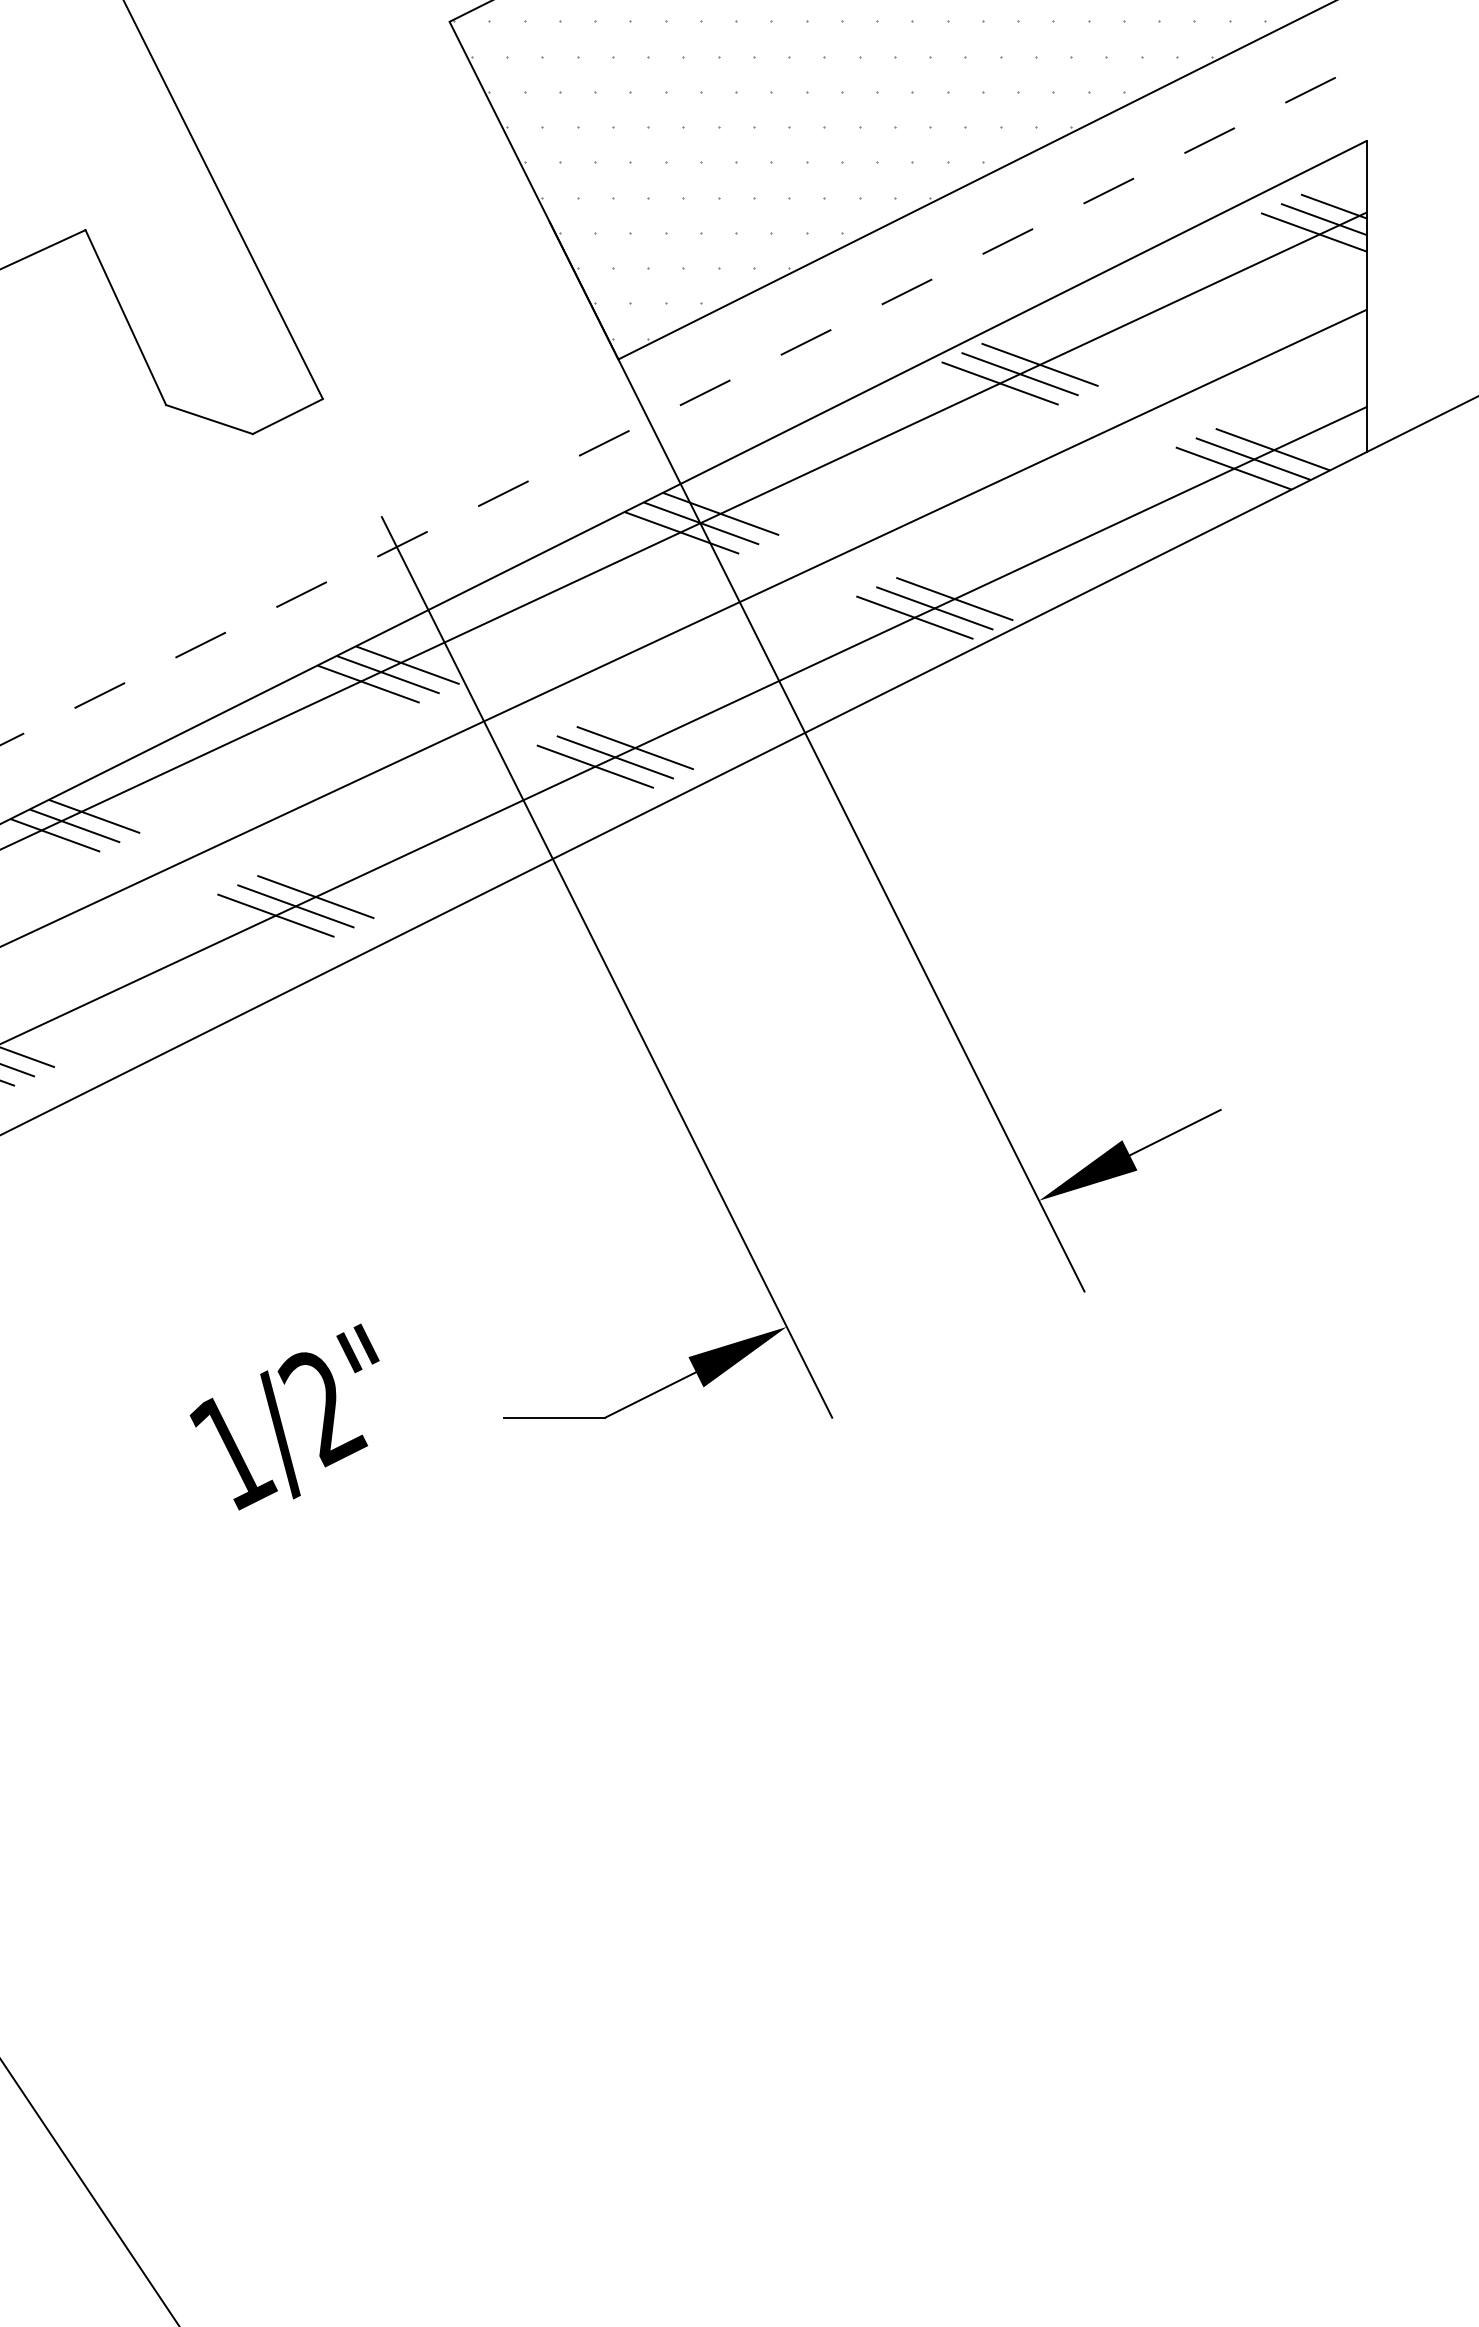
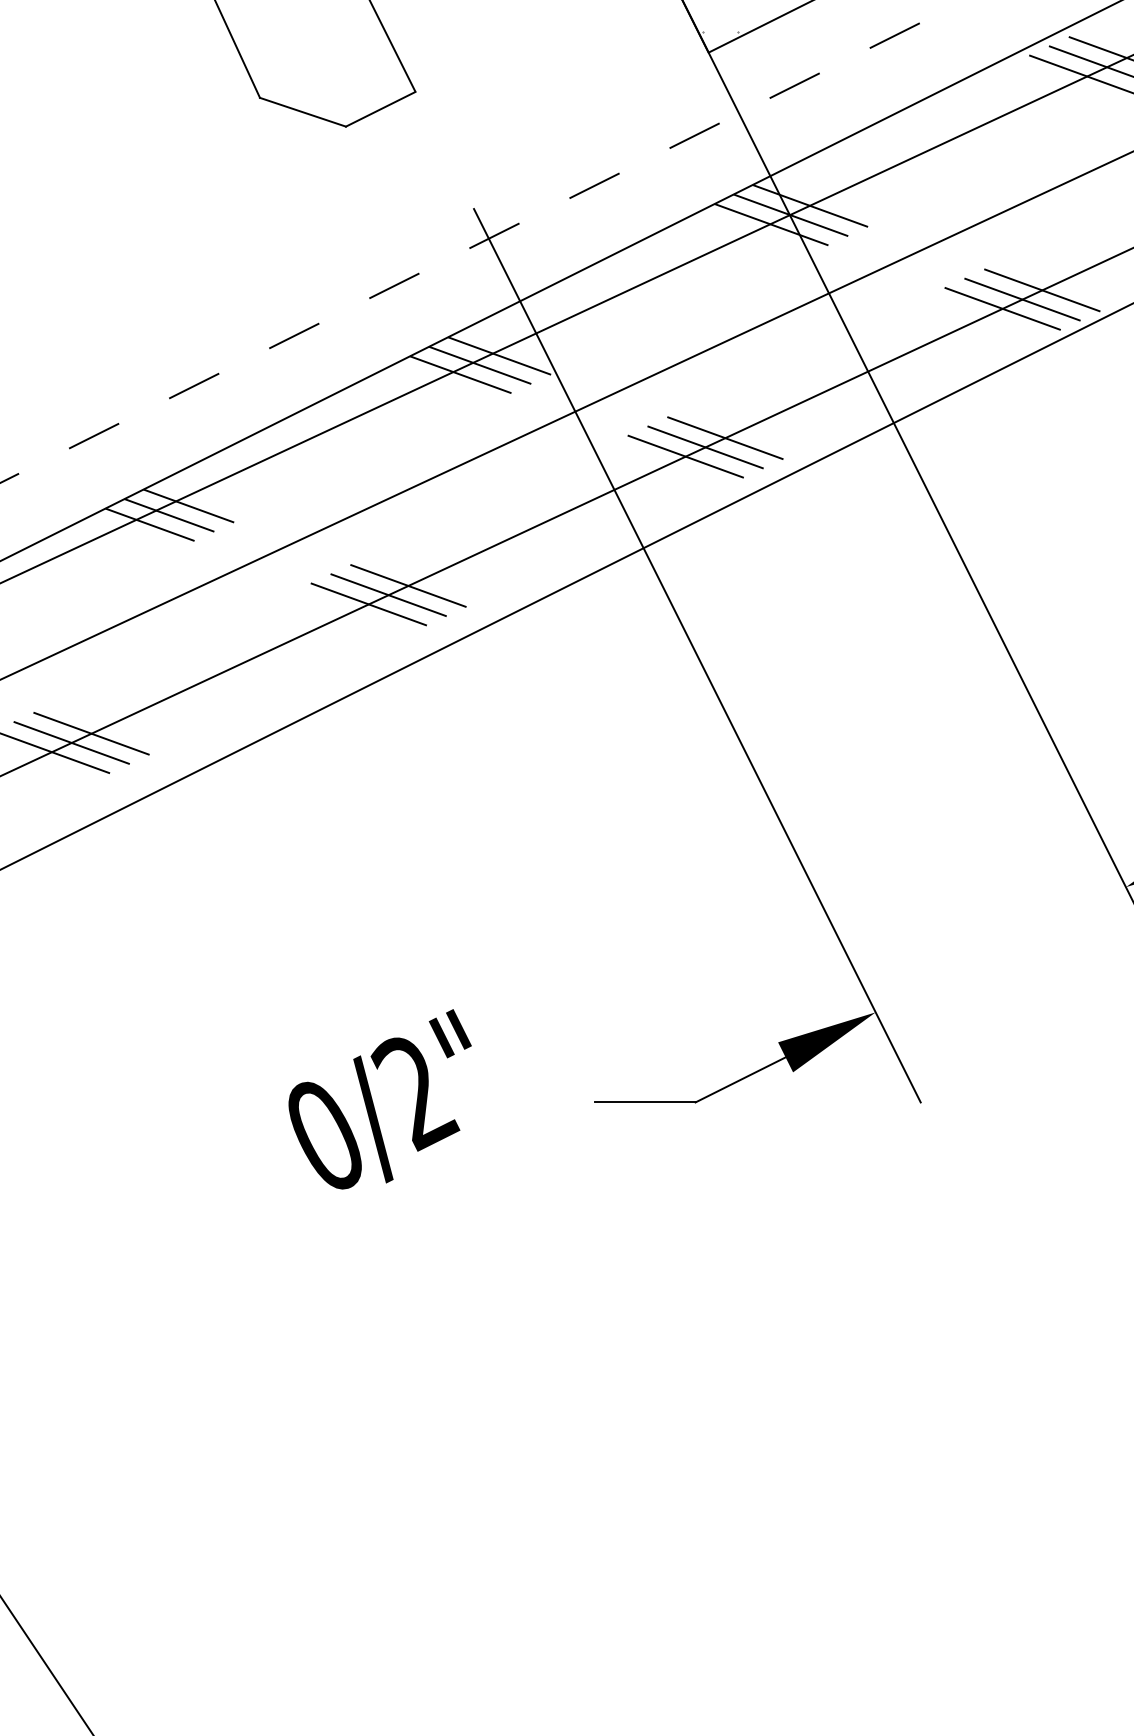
text: (233, 1453) -> (326, 1137), 1/2" -> 0/2"

